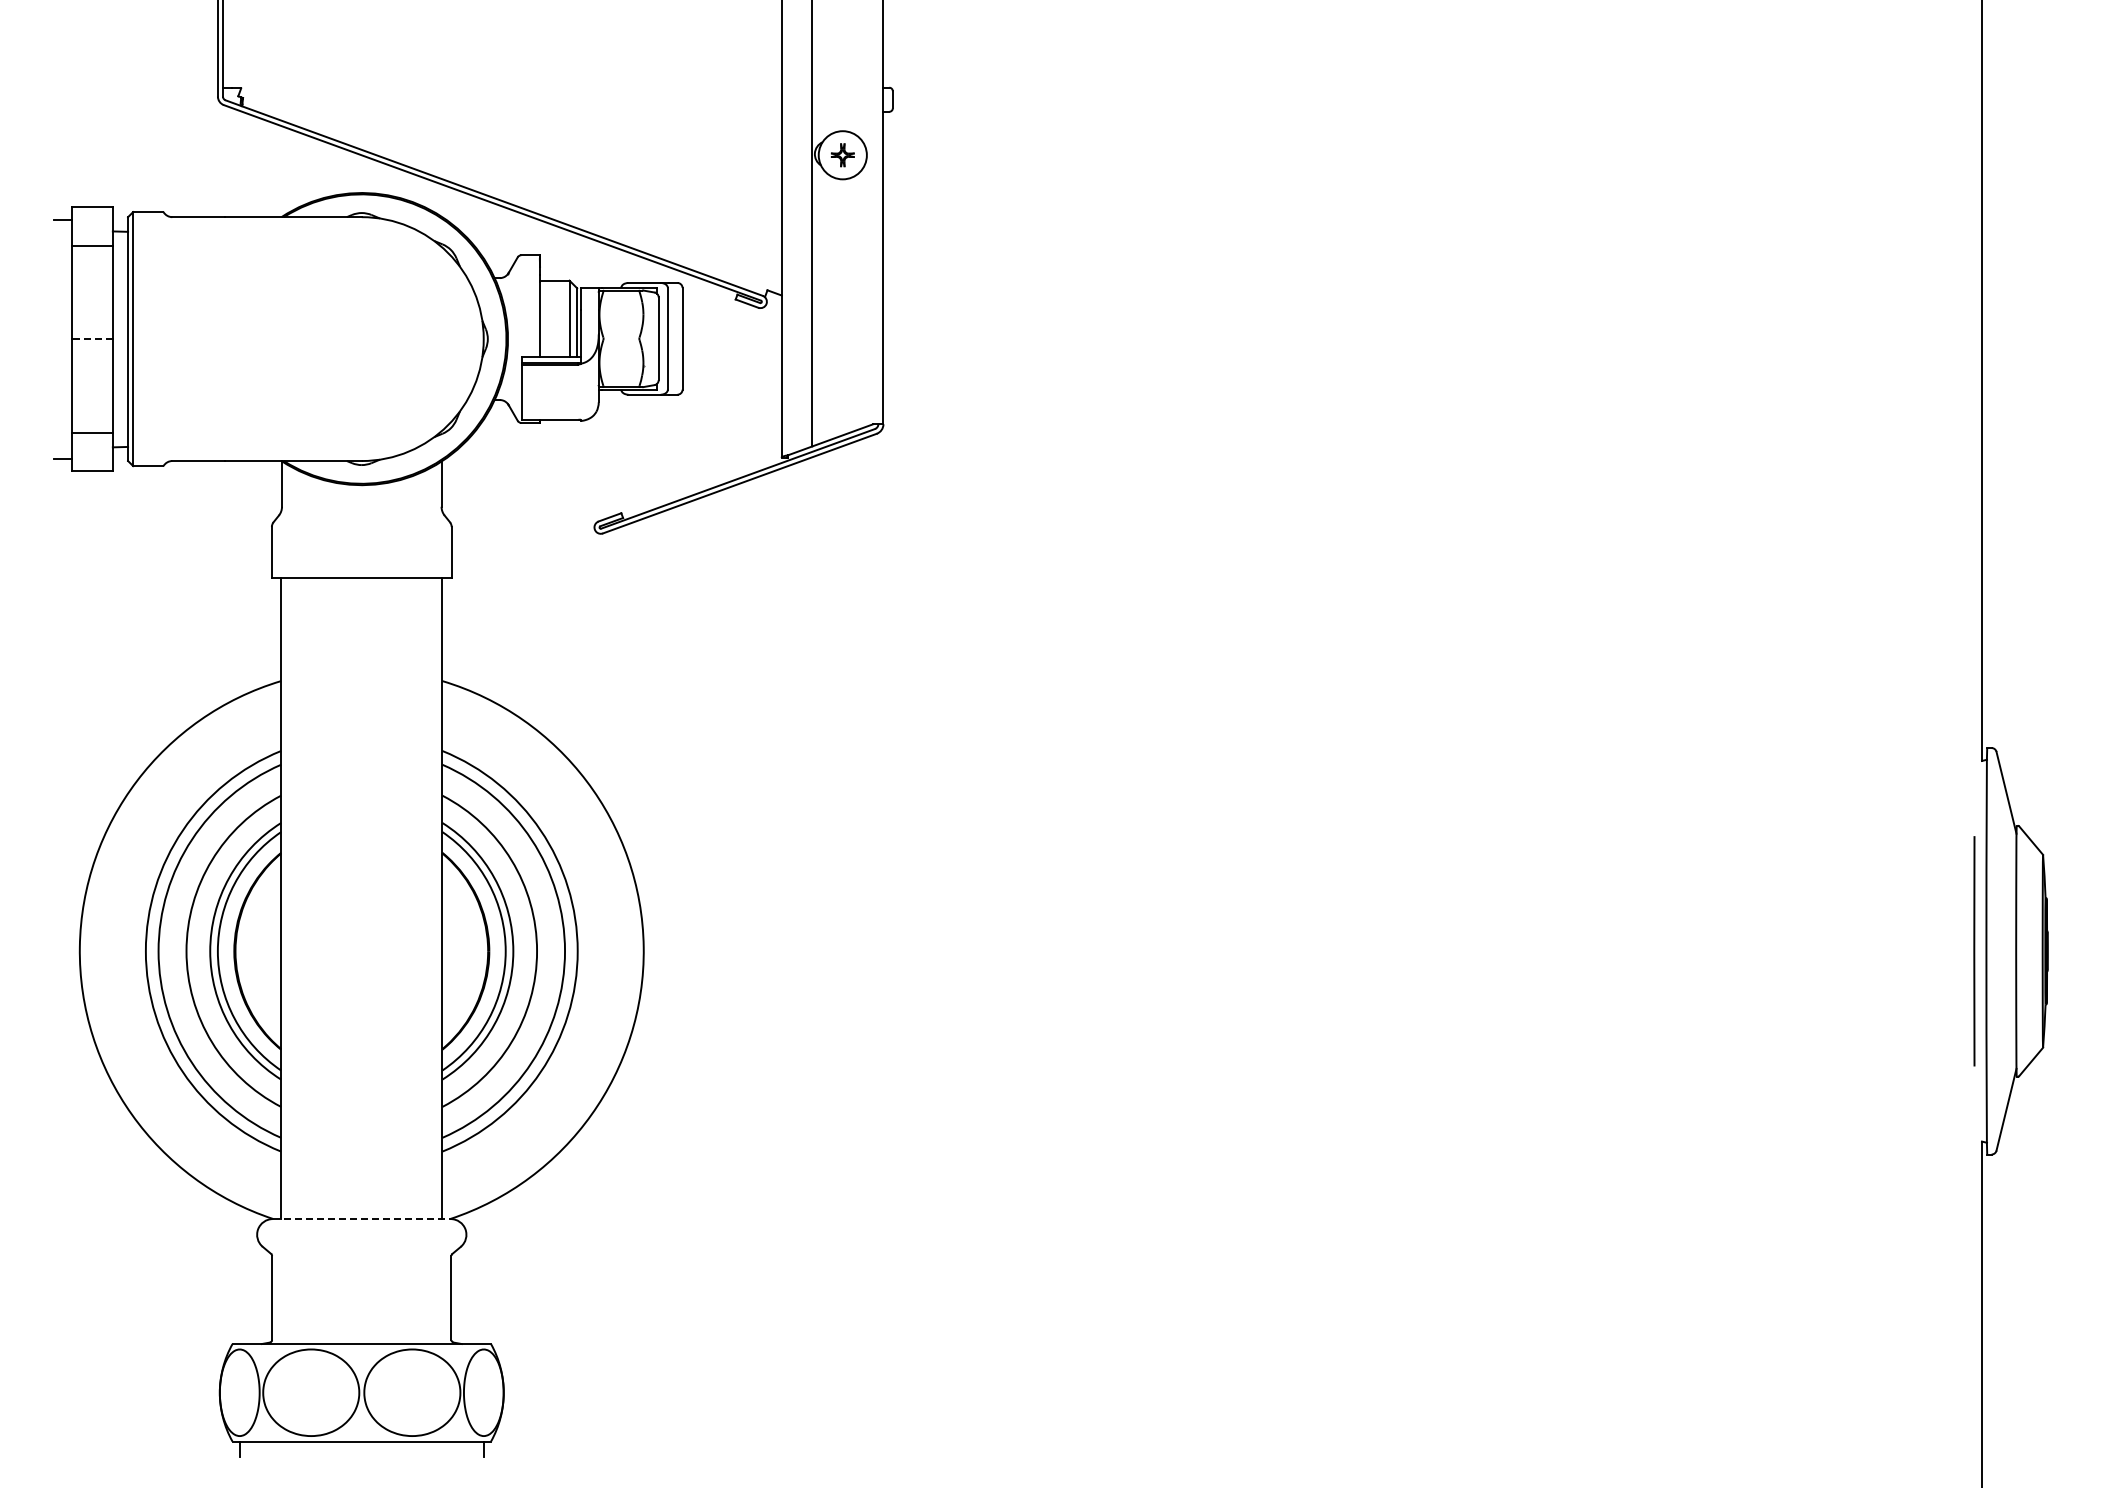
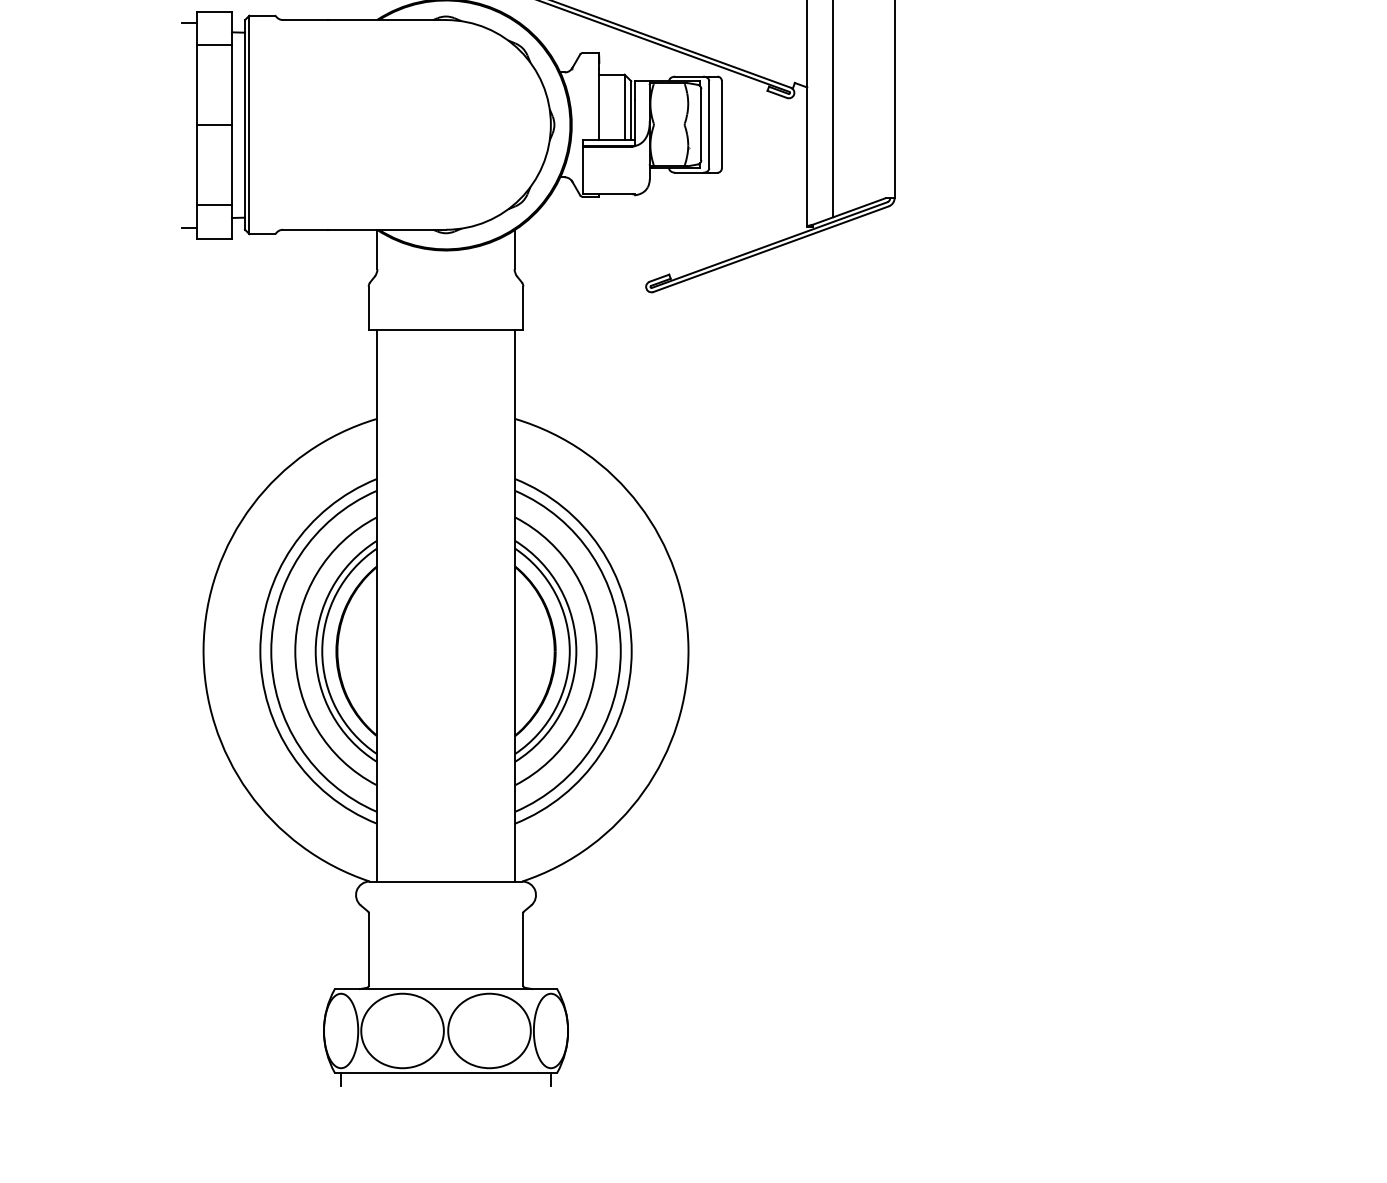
line: (92, 339) -> (214, 125), dashed -> solid
line: (361, 1219) -> (445, 881), dashed -> solid

